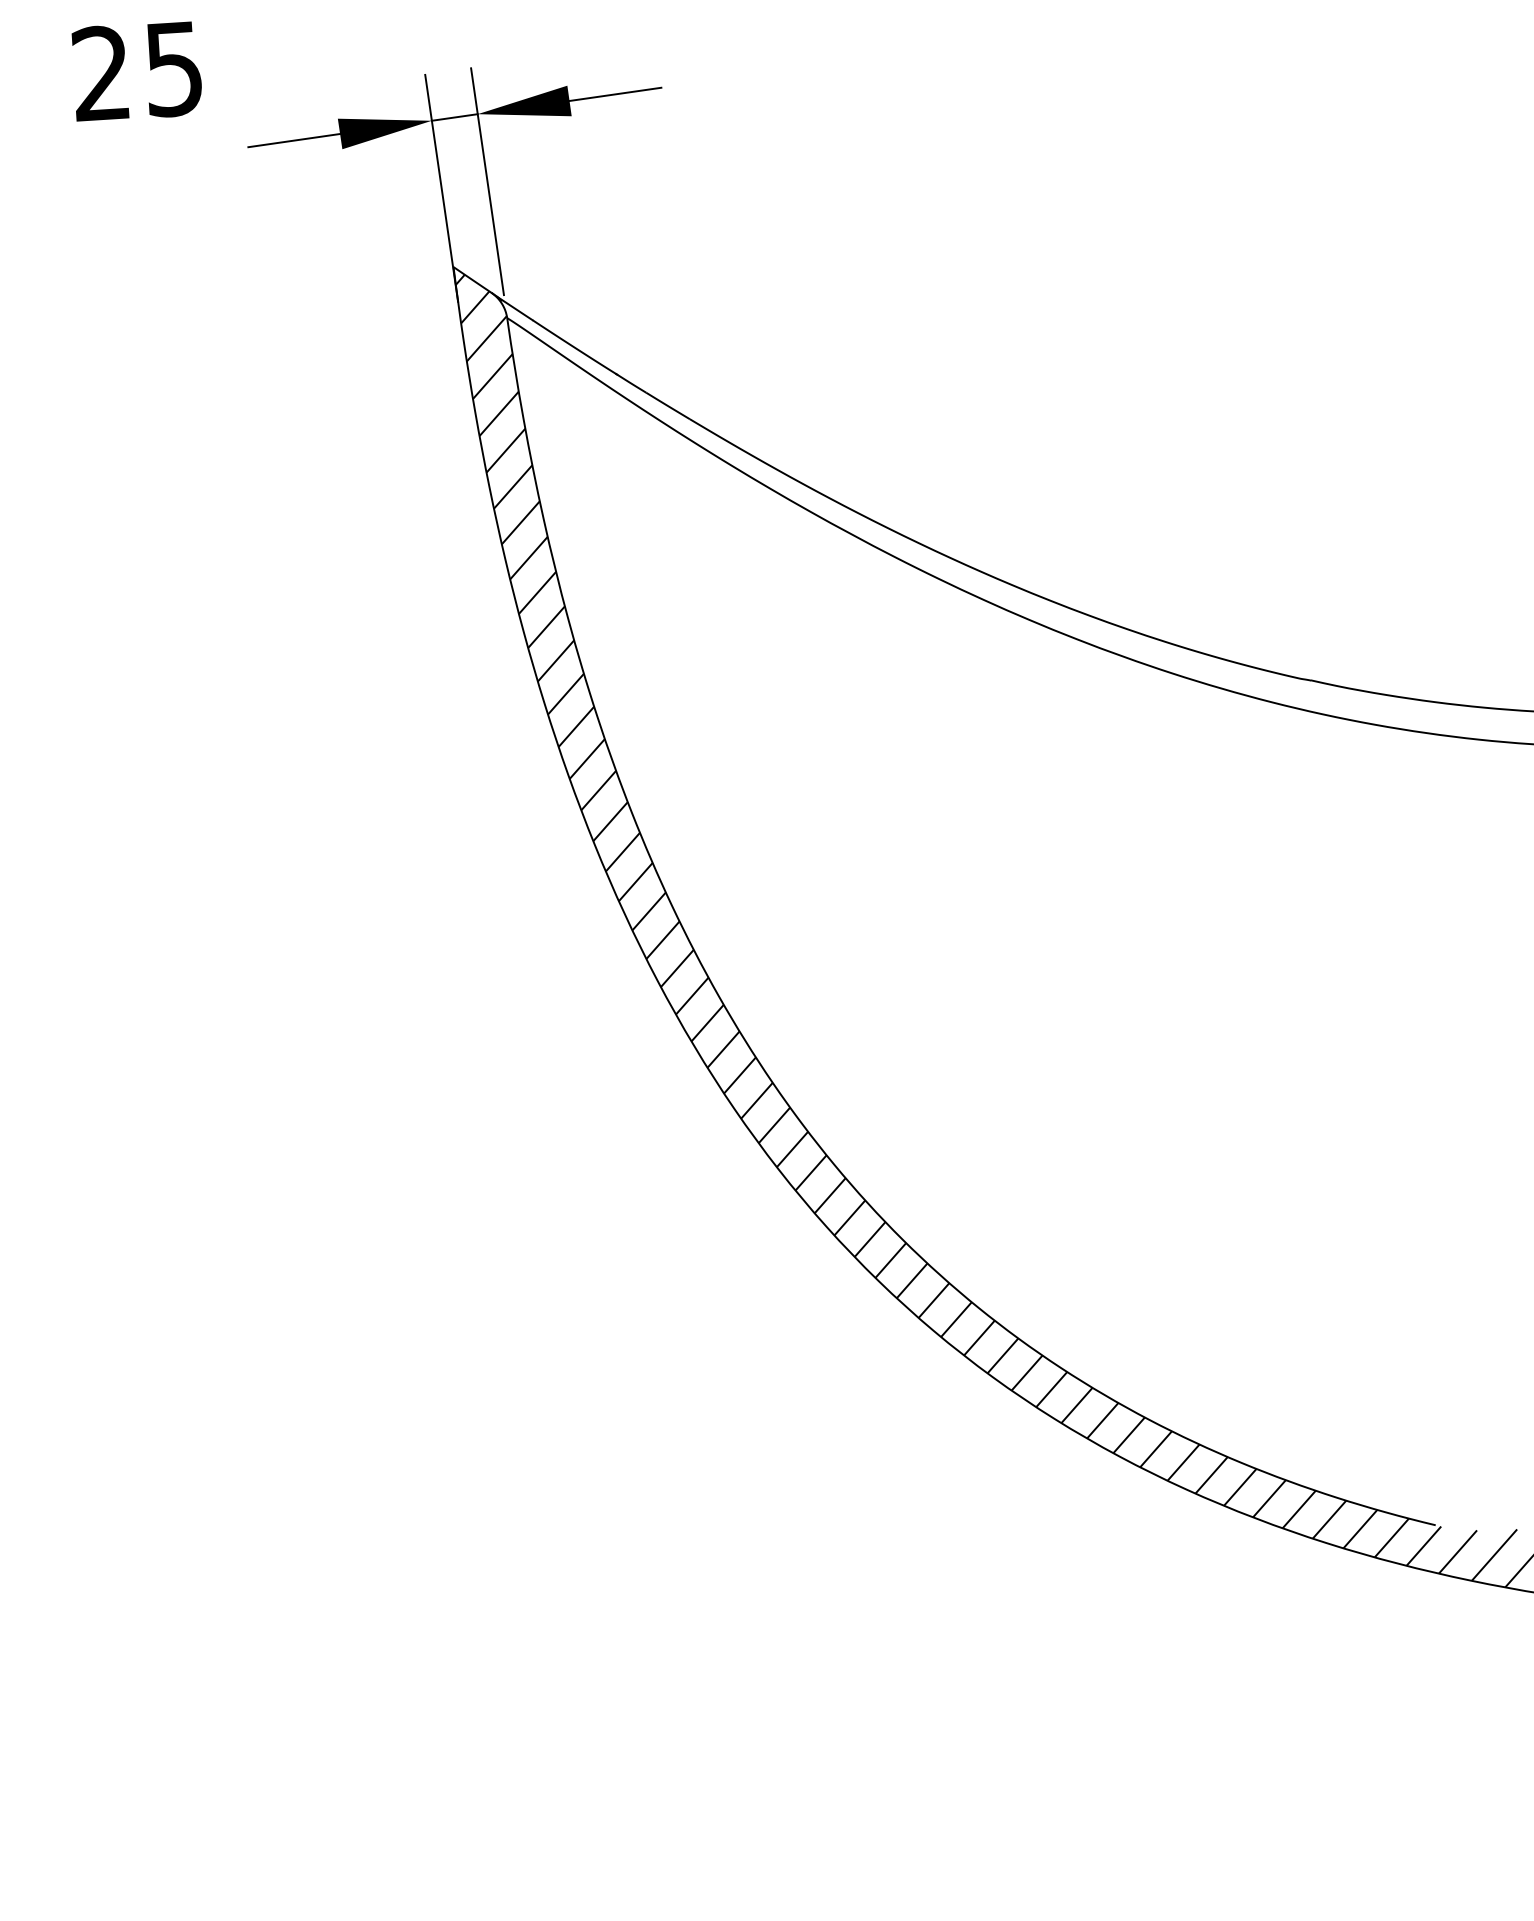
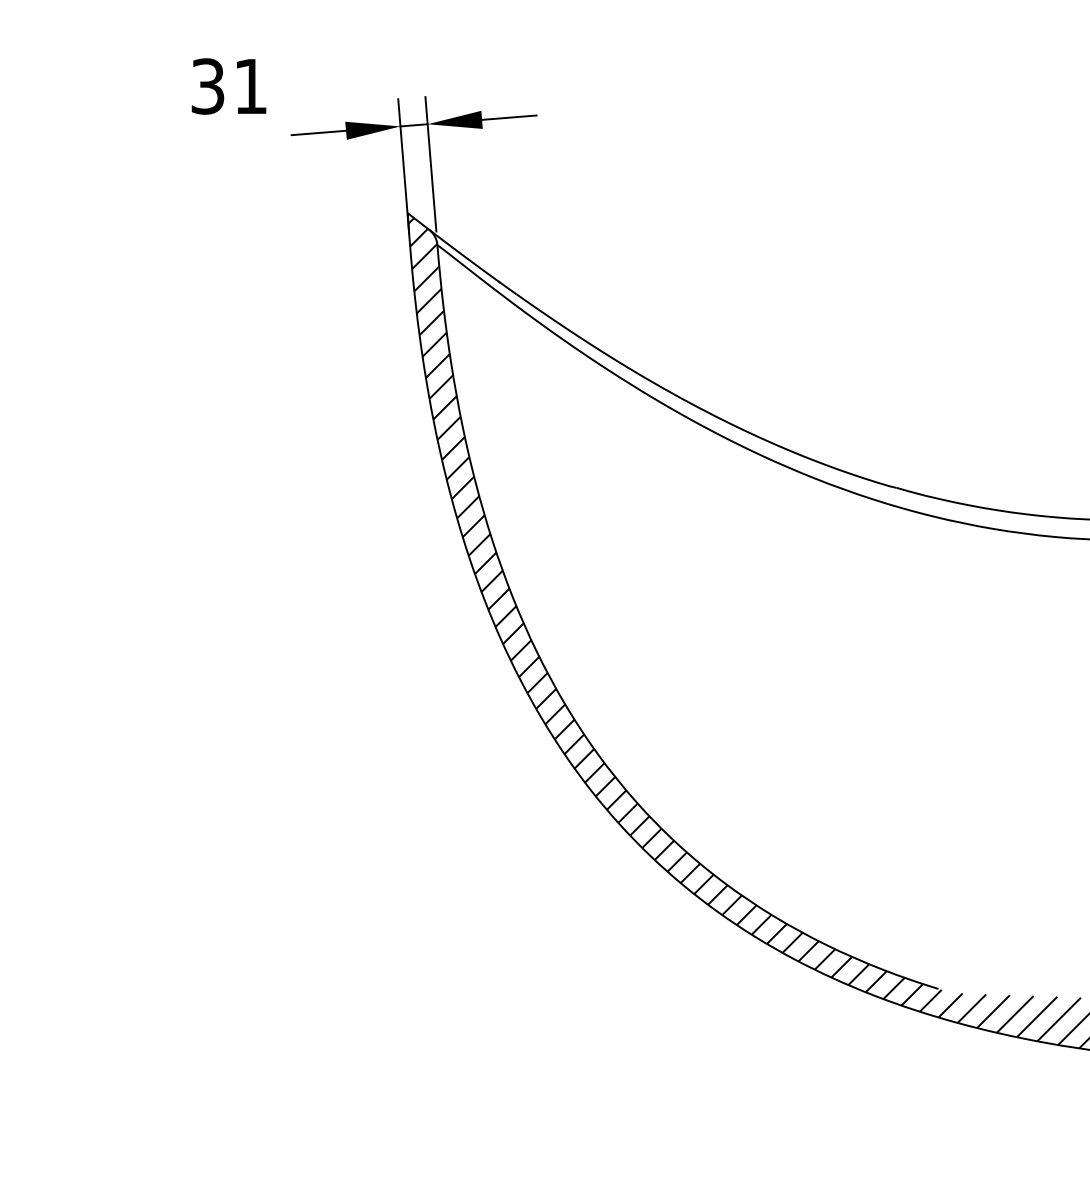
text: (136, 71) -> (228, 86), 25 -> 31

